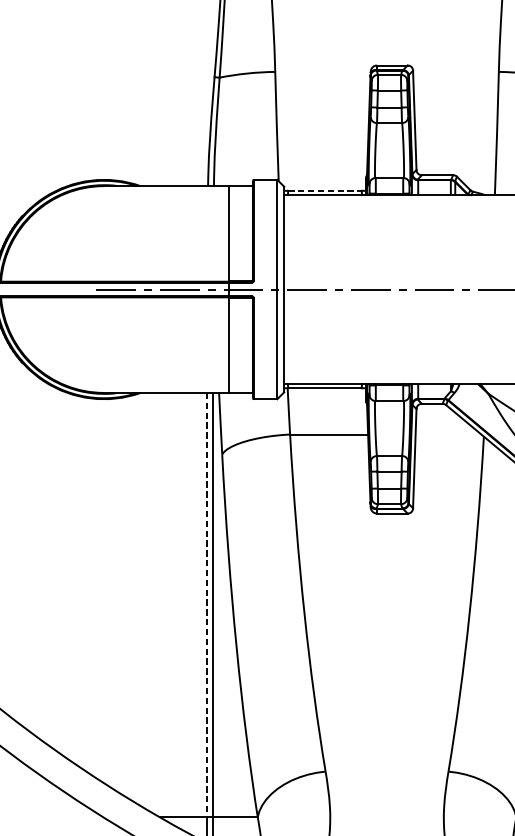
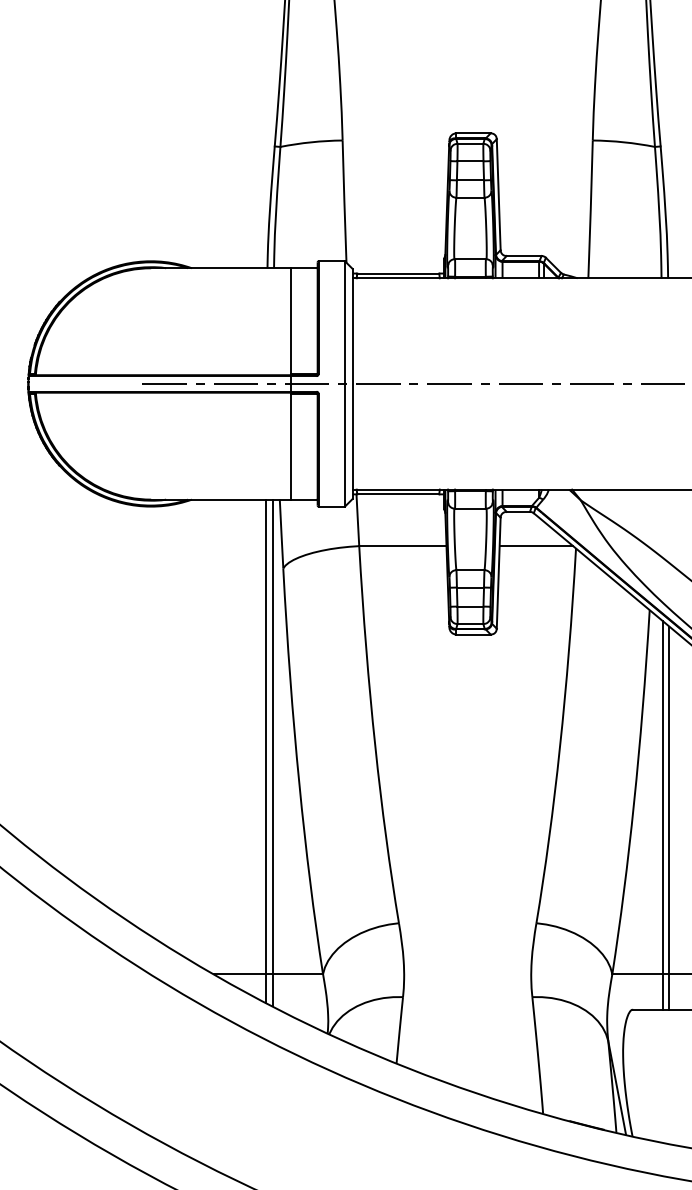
line: (325, 190) -> (398, 273), dashed -> solid
line: (448, 434) -> (536, 546), added
line: (206, 605) -> (265, 737), dashed -> solid

